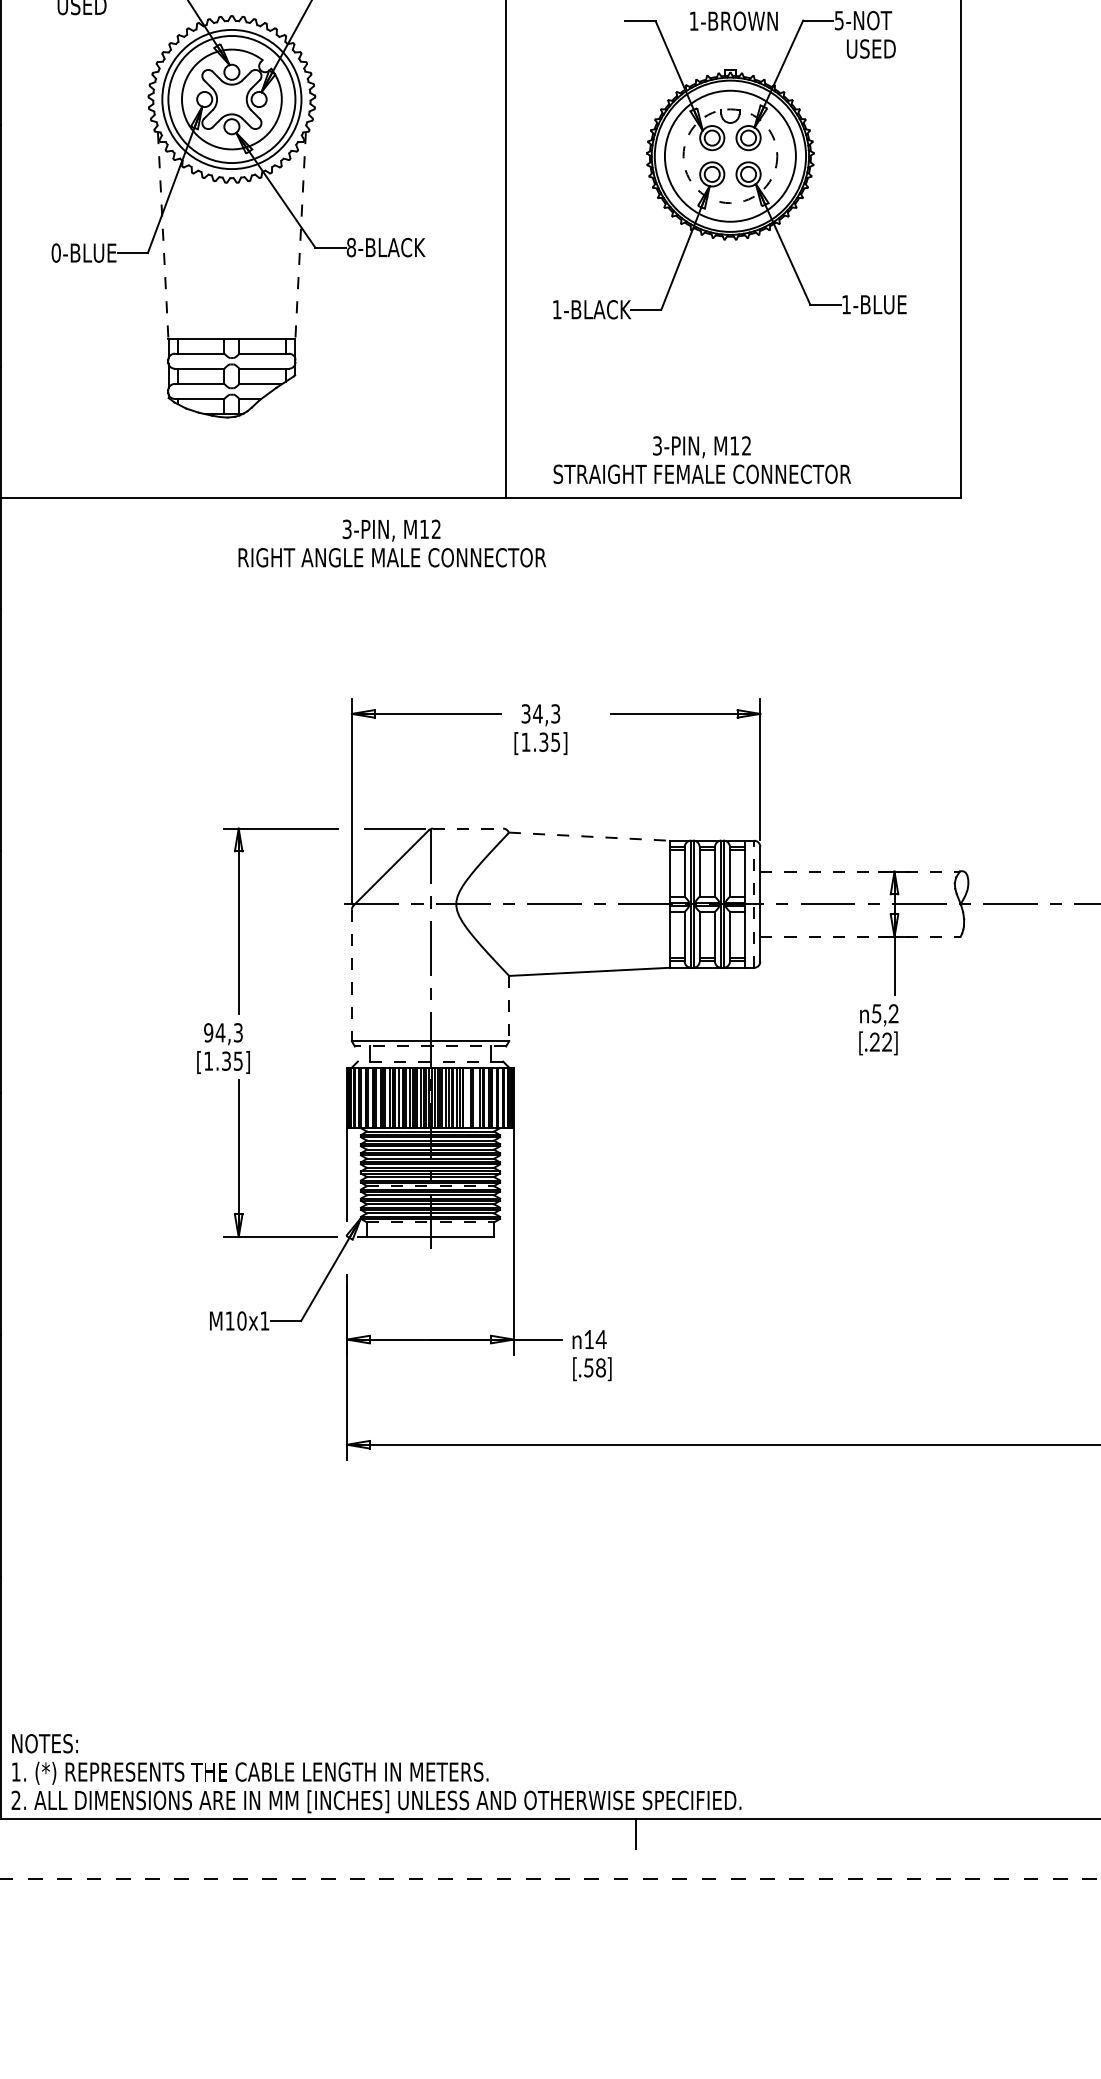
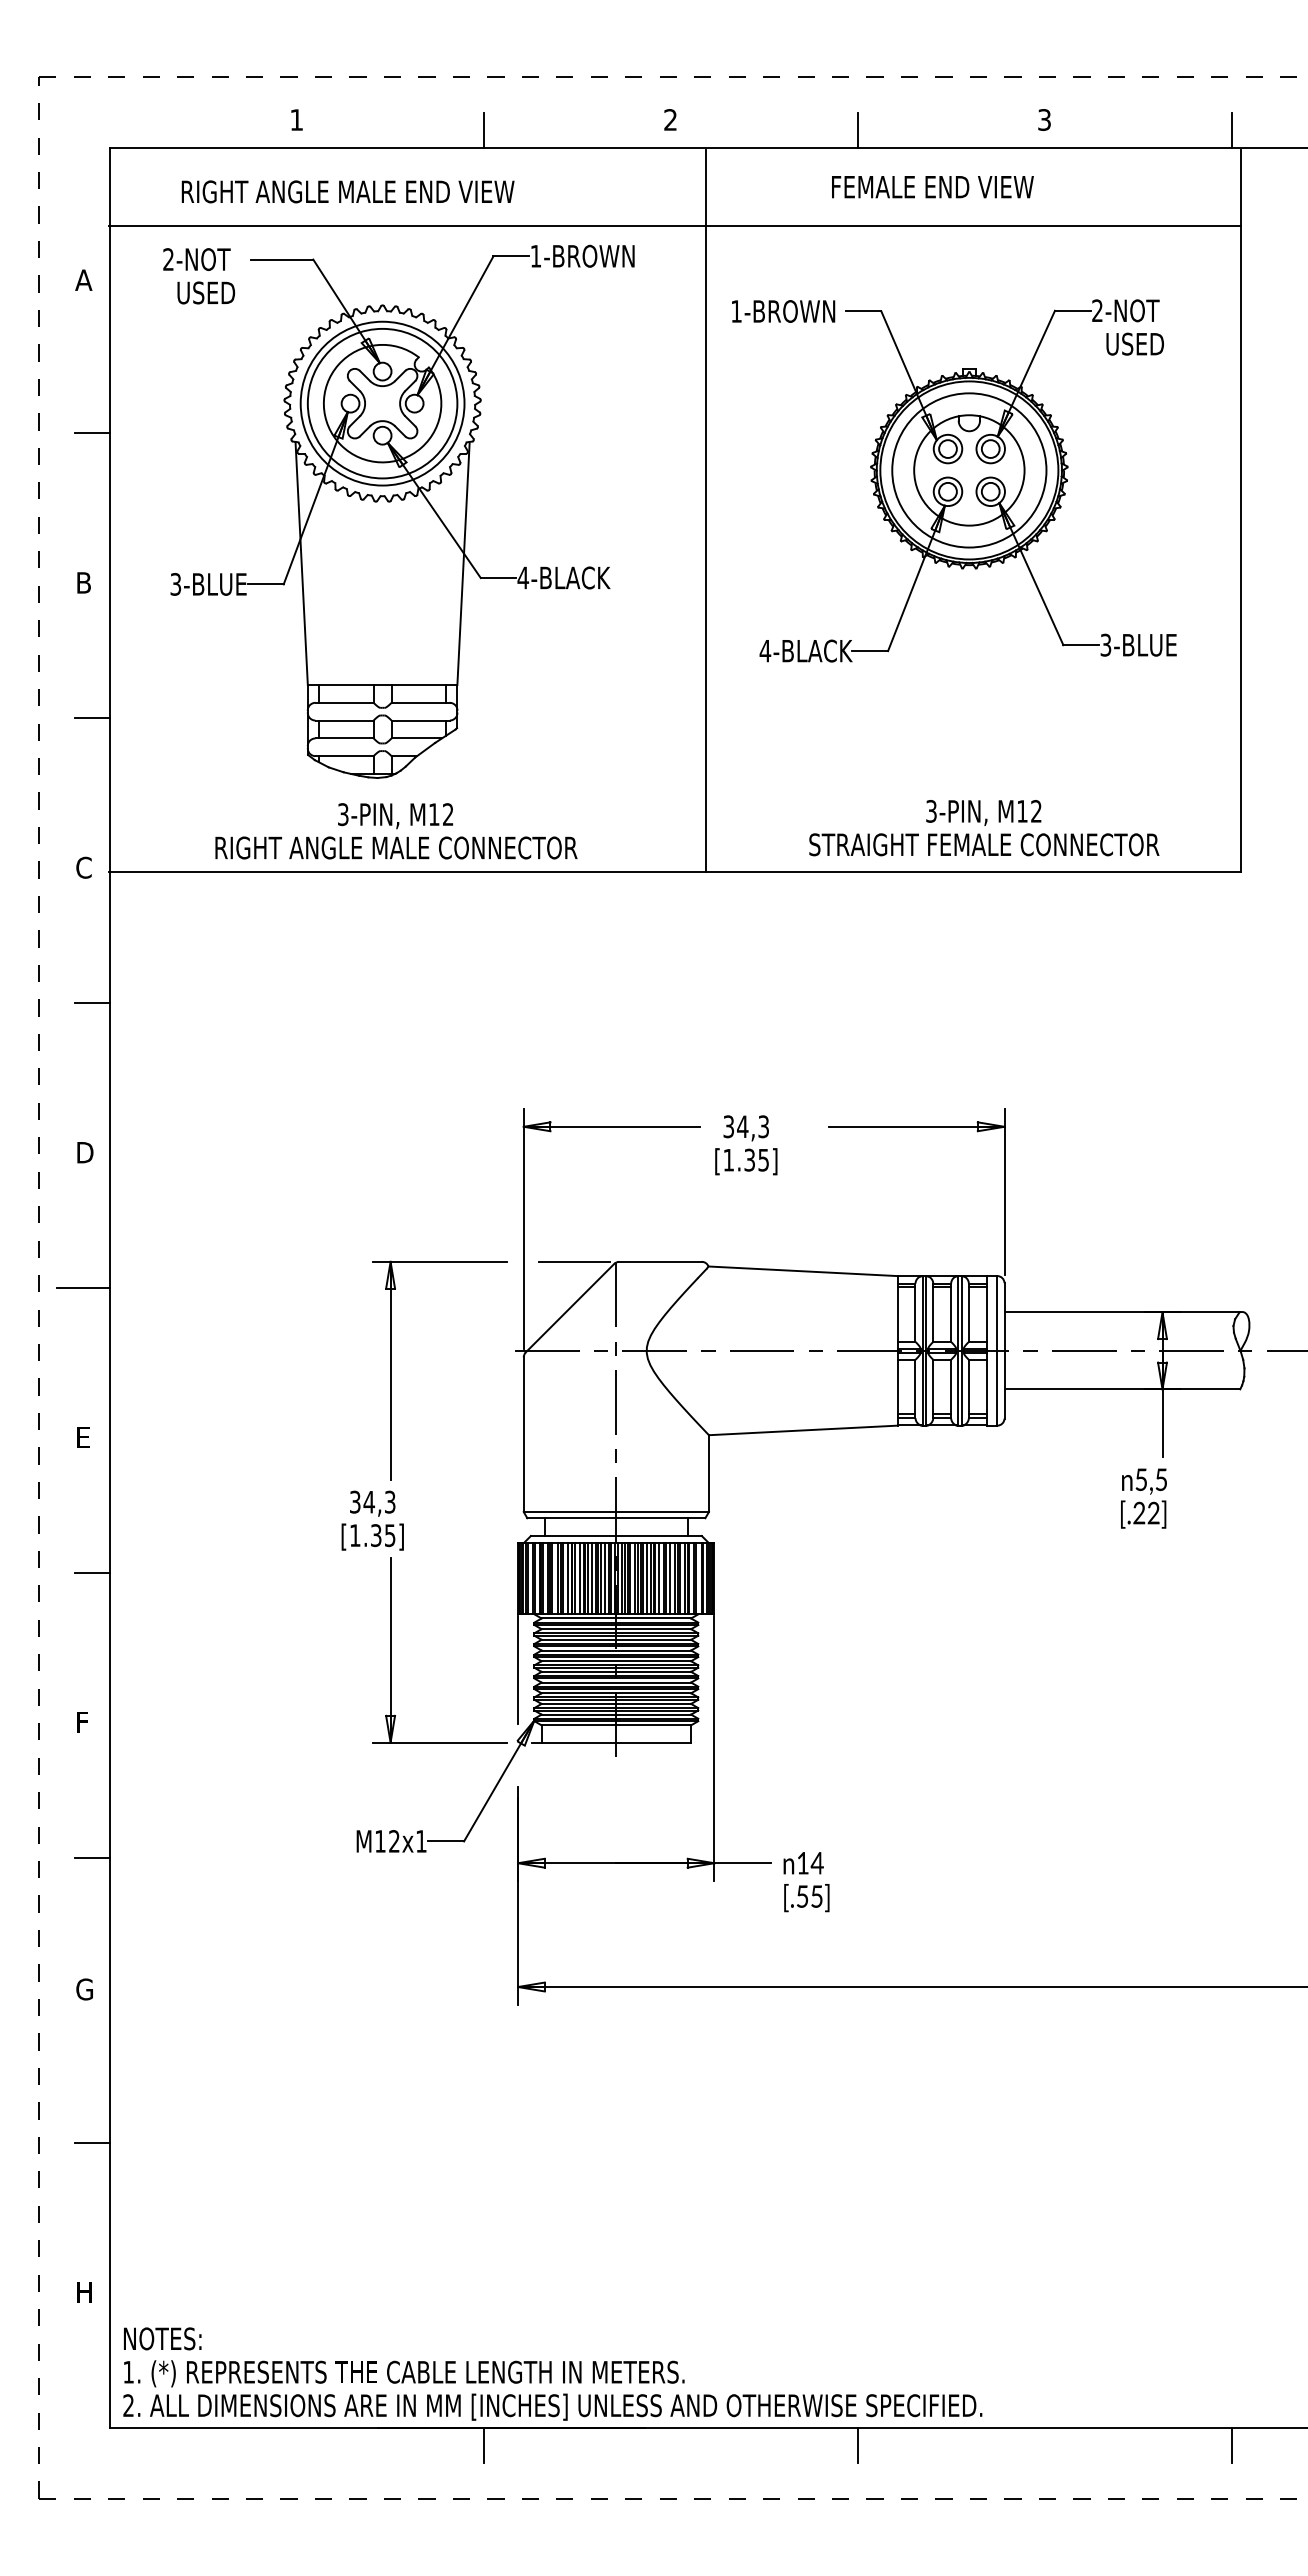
text: (839, 20) -> (1097, 310), 5-NOT -> 2-NOT
text: (733, 21) -> (783, 311), moved
circle: (730, 156) -> (969, 470), dashed -> solid
line: (163, 235) -> (301, 563), dashed -> solid
line: (300, 235) -> (463, 563), dashed -> solid
text: (351, 247) -> (523, 577), 8-BLACK -> 4-BLACK
text: (55, 253) -> (175, 584), 0-BLUE -> 3-BLUE
text: (846, 304) -> (1105, 644), 1-BLUE -> 3-BLUE
text: (557, 310) -> (765, 651), 1-BLACK -> 4-BLACK
text: (702, 460) -> (984, 828), moved
text: (392, 543) -> (396, 831), moved
line: (468, 828) -> (661, 1261), dashed -> solid
line: (589, 836) -> (803, 1271), dashed -> solid
line: (860, 871) -> (1122, 1312), dashed -> solid
line: (754, 903) -> (997, 1350), dashed -> solid
line: (860, 937) -> (1122, 1389), dashed -> solid
line: (351, 976) -> (523, 1435), dashed -> solid
line: (508, 1009) -> (708, 1474), dashed -> solid
text: (893, 1013) -> (1161, 1479), 5,2 -> 5,5
text: (208, 1032) -> (354, 1501), 94,3 -> 34,3
line: (429, 1046) -> (615, 1518), dashed -> solid
line: (429, 1061) -> (615, 1536), dashed -> solid
line: (466, 1097) -> (658, 1578), added
line: (475, 1097) -> (669, 1578), added
line: (430, 1186) -> (616, 1682), dashed -> solid
line: (430, 1222) -> (616, 1725), dashed -> solid
text: (242, 1321) -> (394, 1841), M10x1 -> M12x1
text: (600, 1367) -> (816, 1896), [.58] -> [.55]
line: (318, 1834) -> (484, 2445), added
line: (953, 1834) -> (1232, 2445), added

